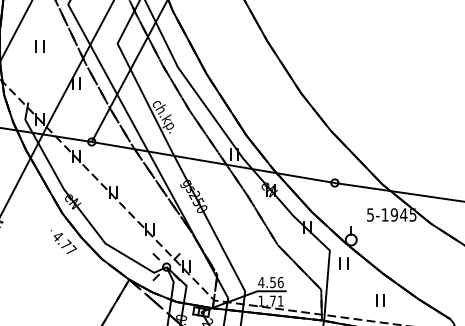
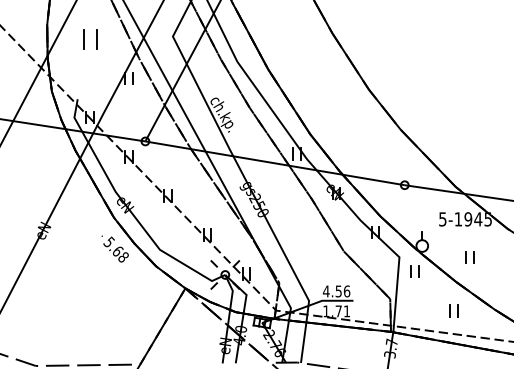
part: (39, 46) -> (89, 39), size x1.6
text: (64, 243) -> (116, 249), 4.77 -> 5.68
part: (395, 250) -> (469, 257), added

